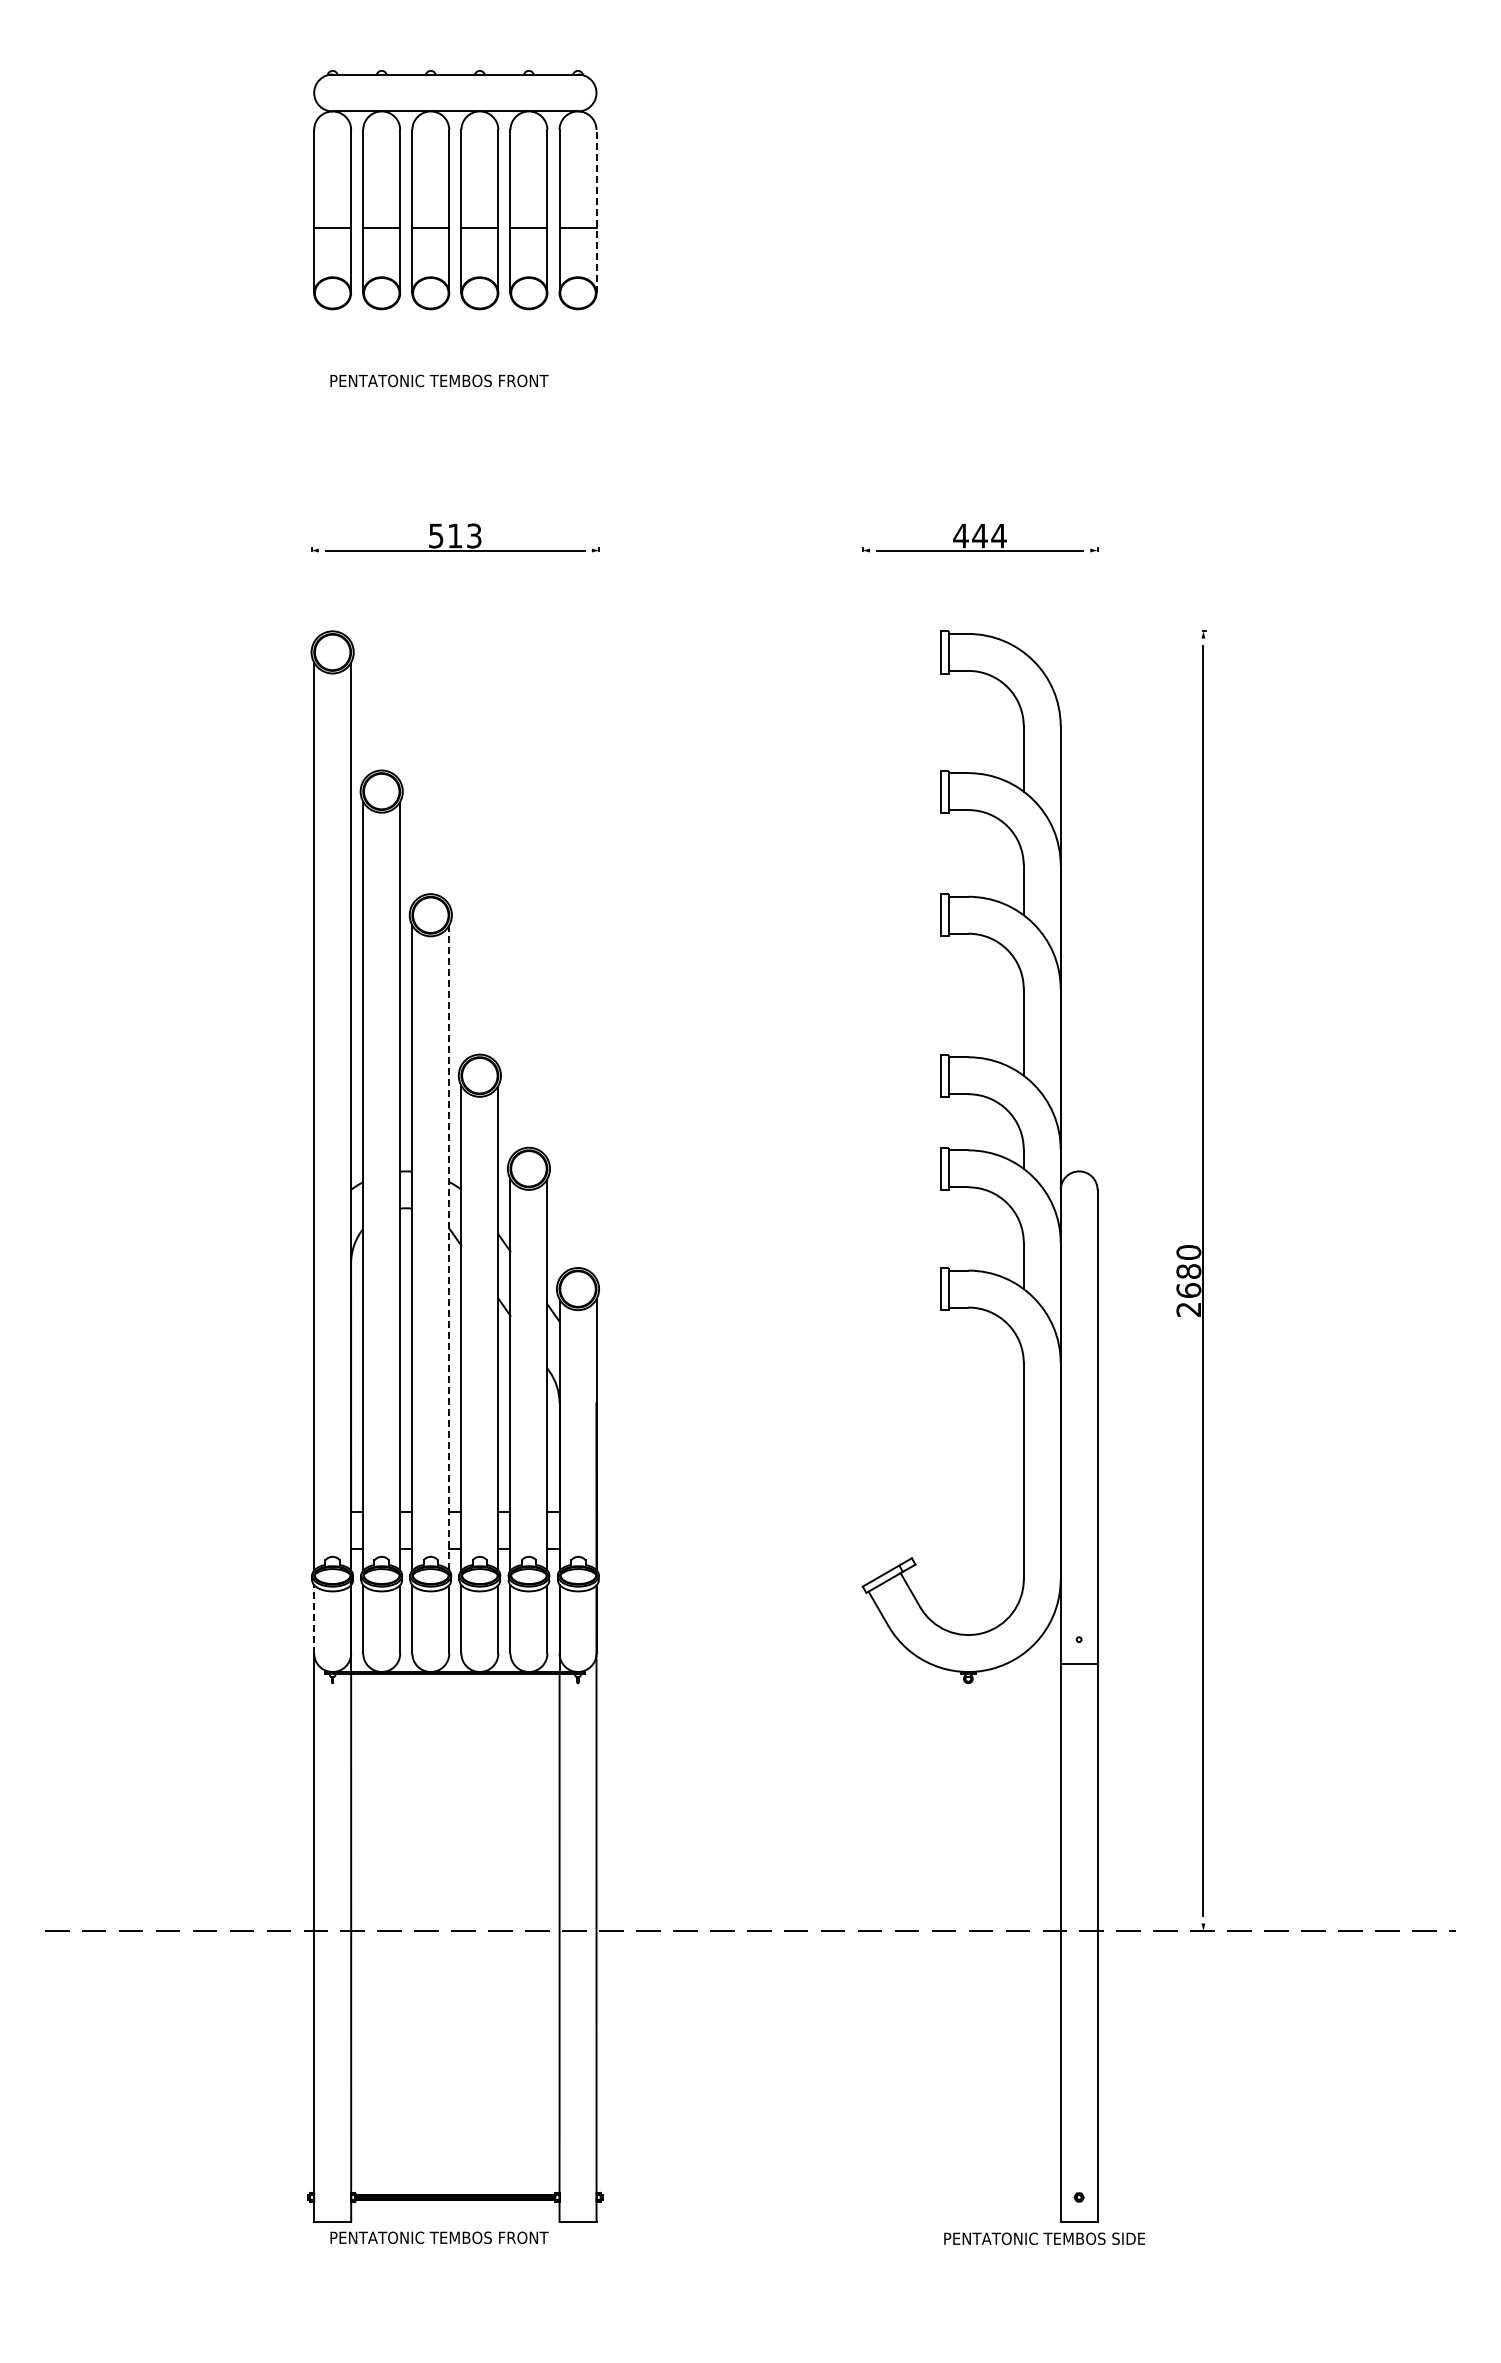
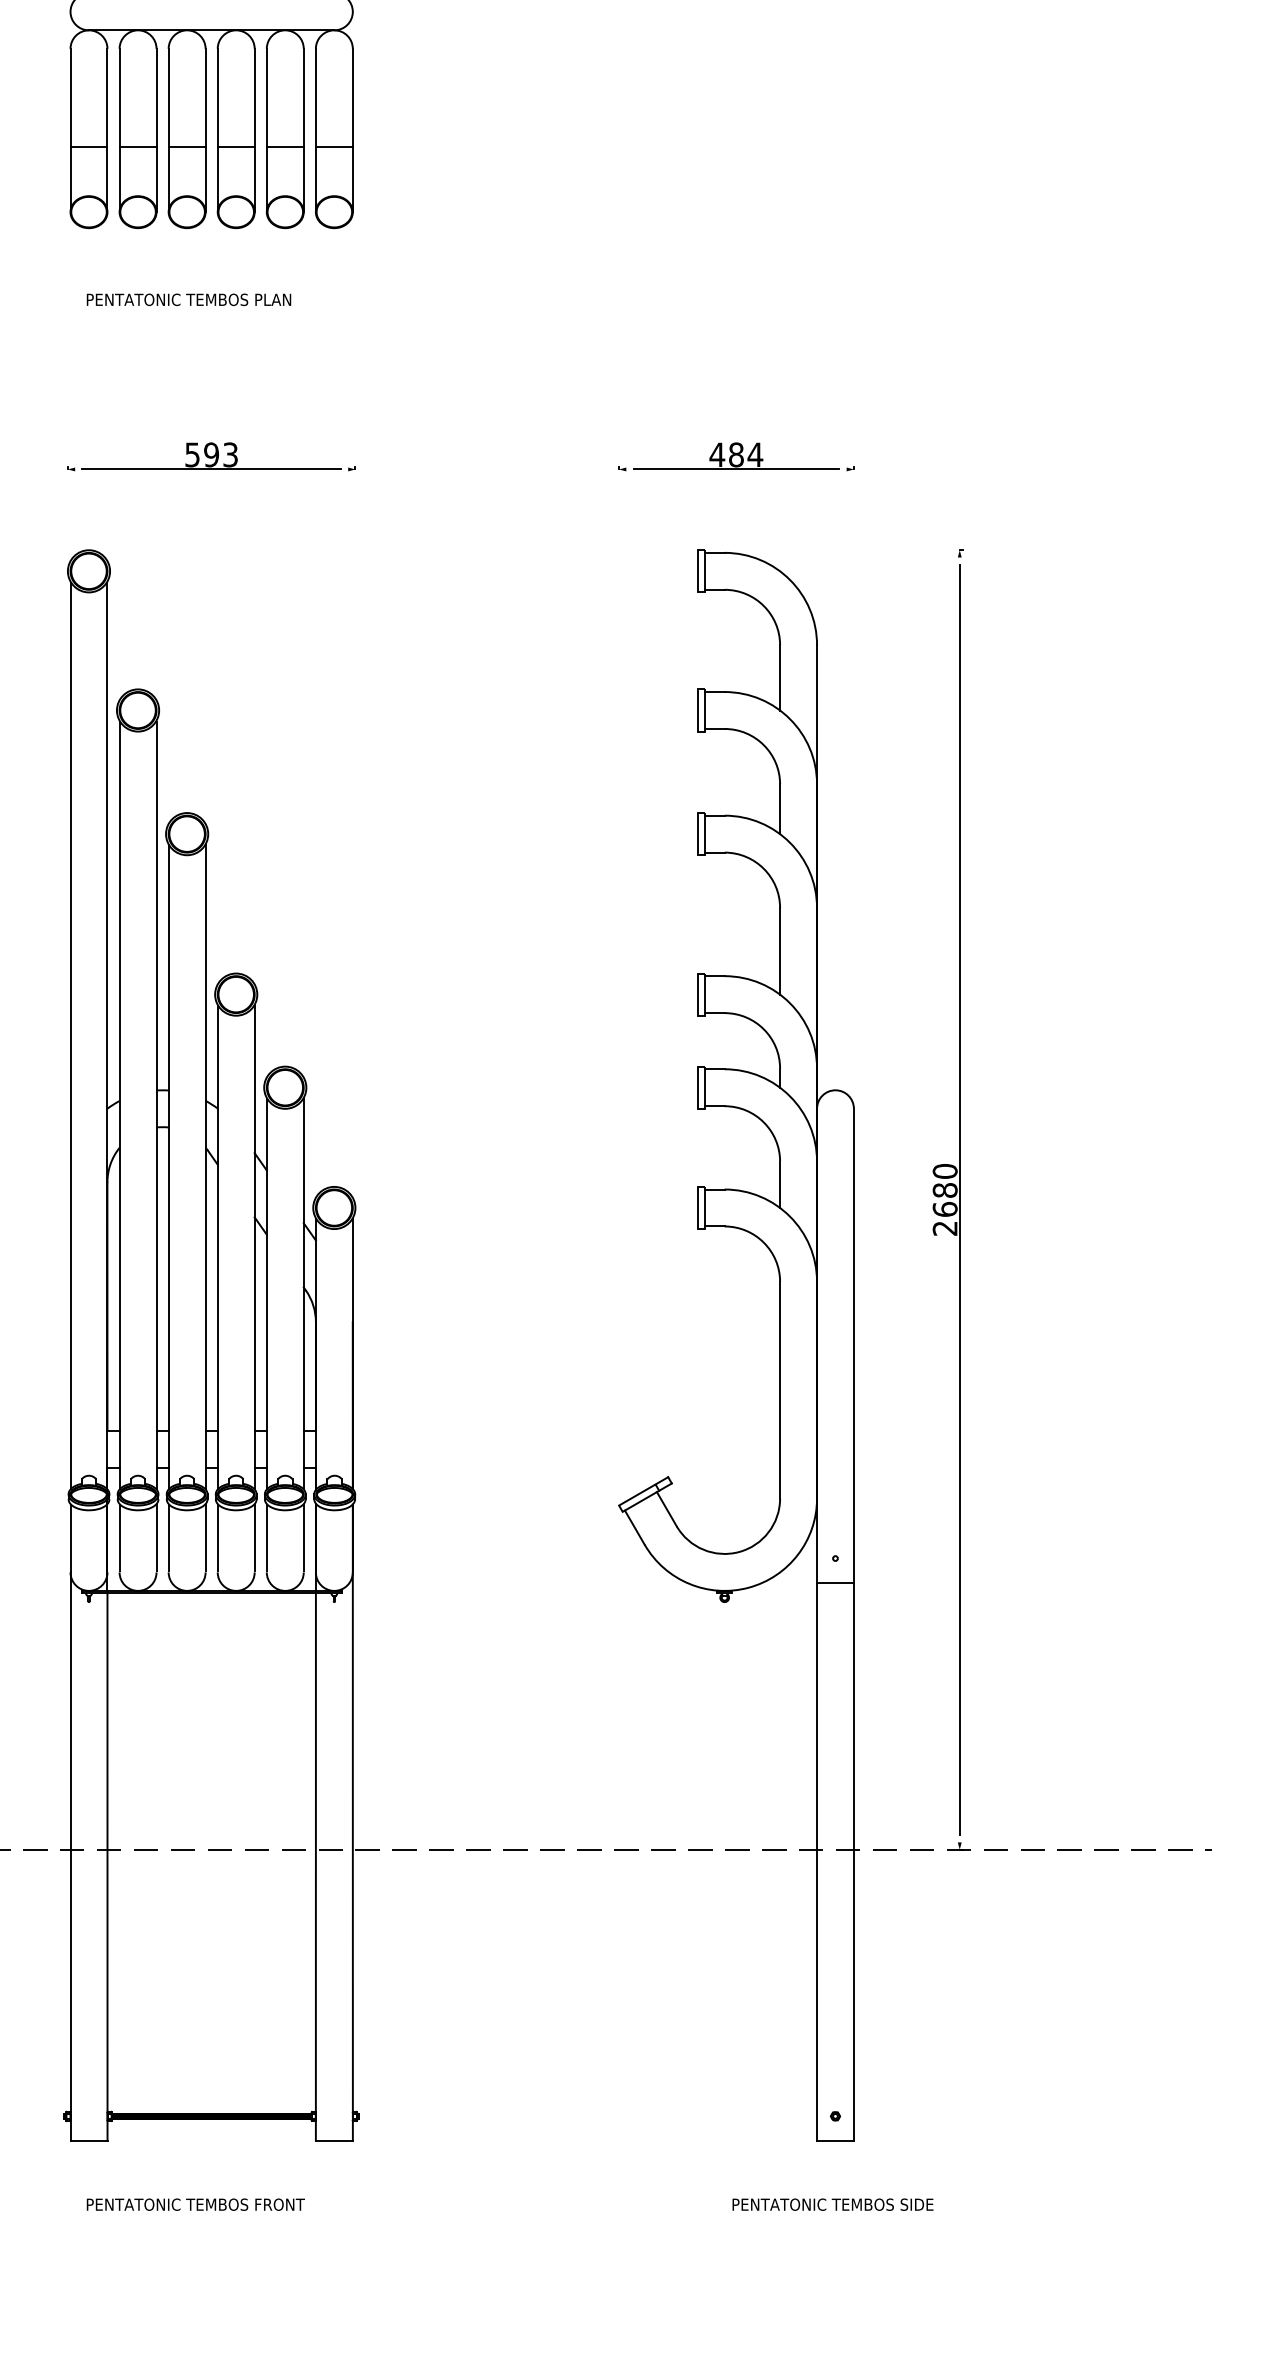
line: (596, 211) -> (352, 130), dashed -> solid
text: (524, 380) -> (280, 299), PENTATONIC TEMBOS FRONT -> PENTATONIC TEMBOS PLAN
text: (454, 535) -> (210, 454), 513 -> 593
text: (979, 535) -> (735, 454), 444 -> 484
line: (449, 1248) -> (205, 1167), dashed -> solid
line: (314, 1618) -> (70, 1537), dashed -> solid
text: (439, 2237) -> (195, 2204), moved
text: (1044, 2238) -> (832, 2204), moved

